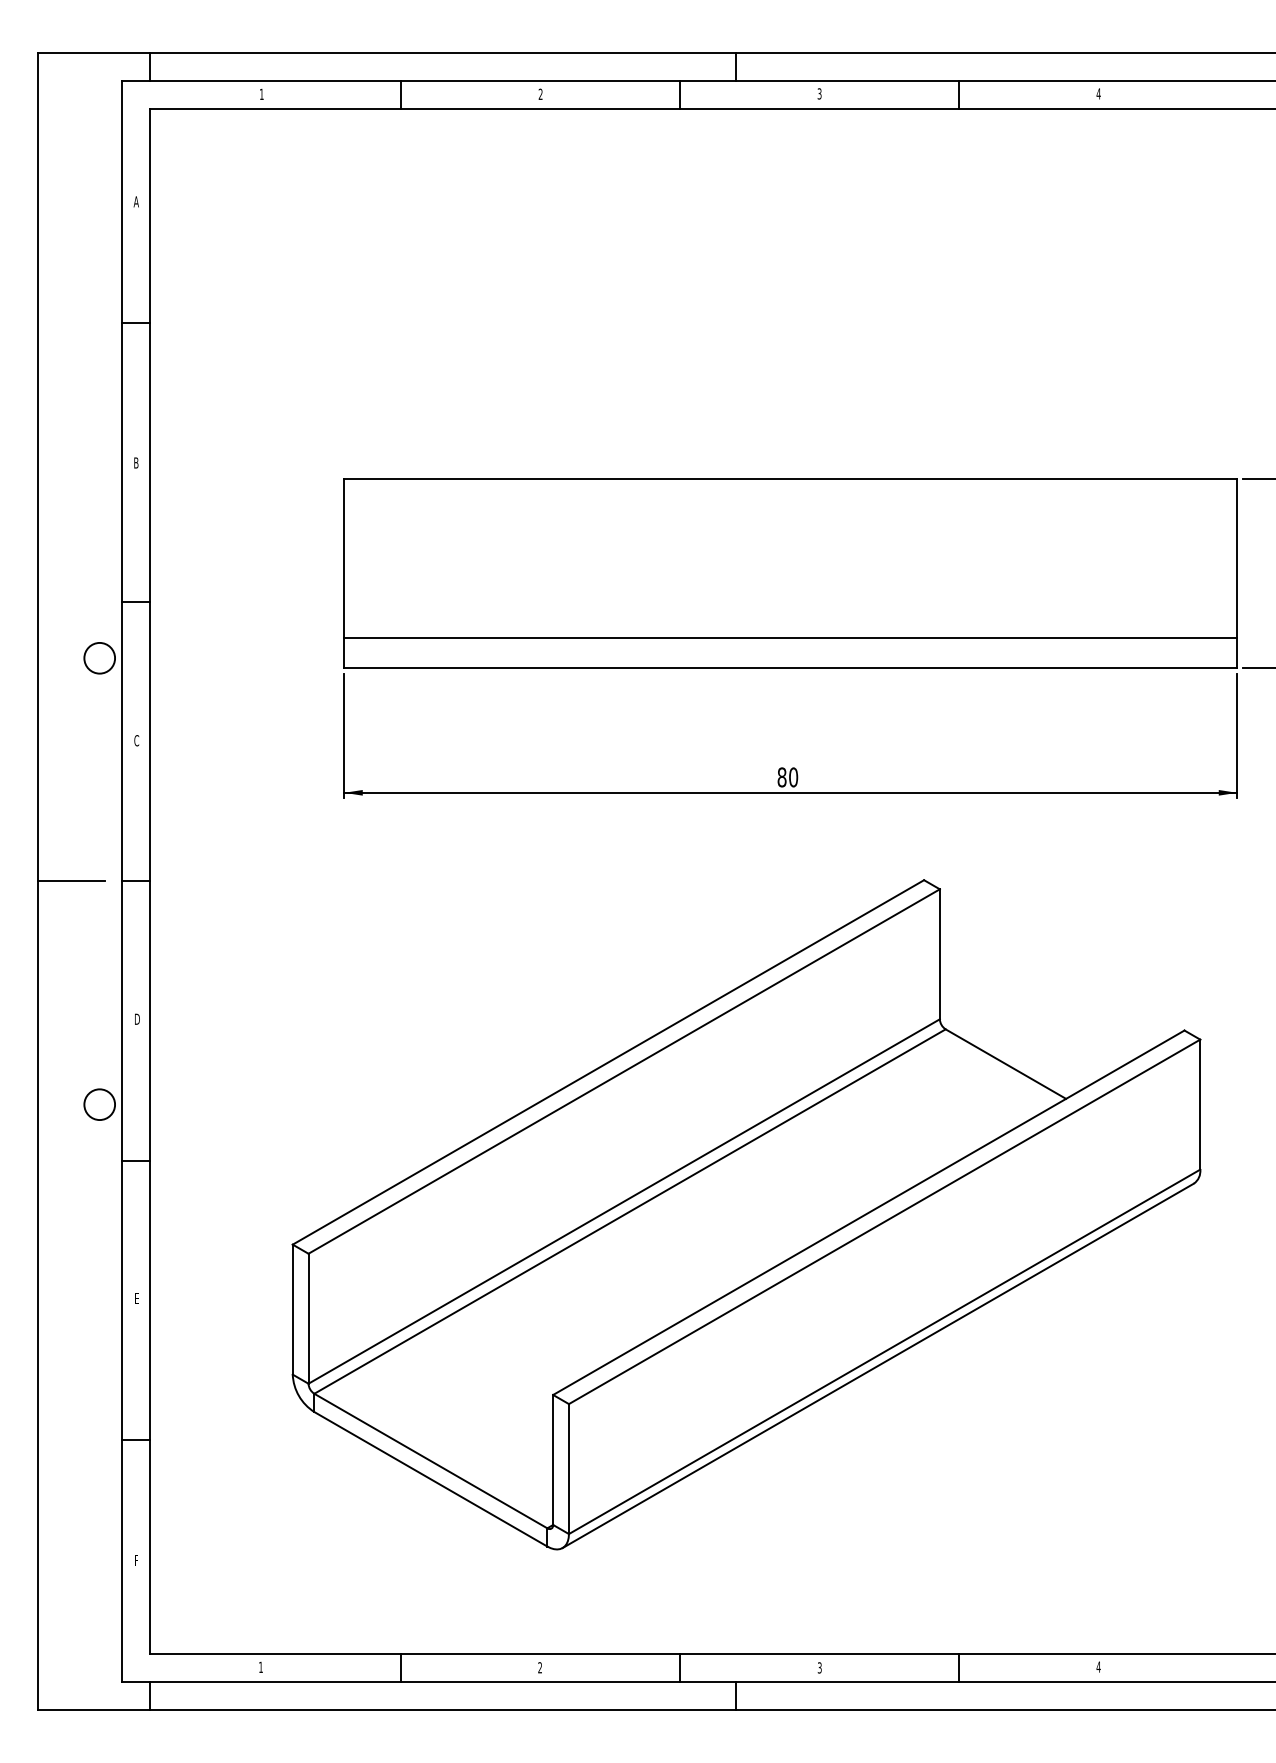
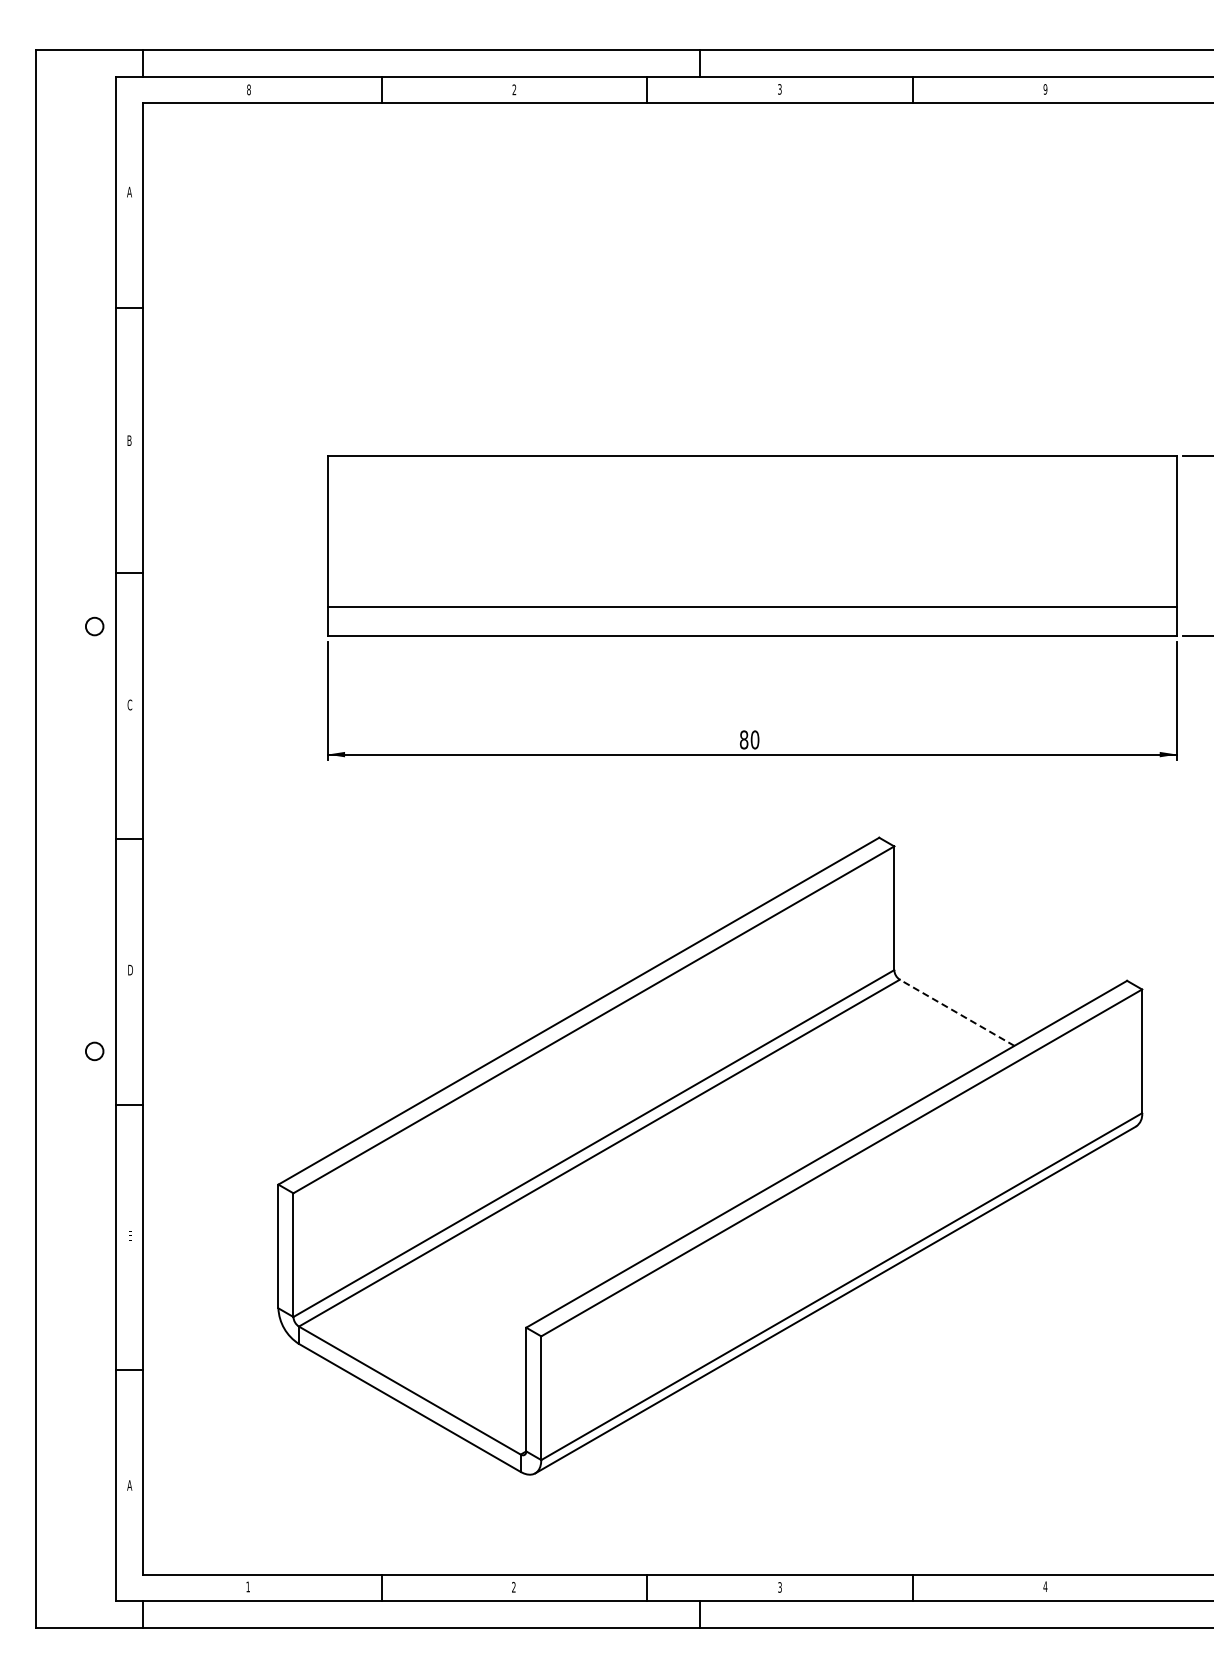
text: (261, 94) -> (248, 89), 1 -> 8
text: (1098, 94) -> (1045, 89), 4 -> 9
circle: (99, 658) -> (94, 626), size x0.6
line: (72, 882) -> (68, 839), removed
line: (1005, 1063) -> (956, 1012), solid -> dashed
circle: (99, 1104) -> (94, 1051), size x0.6
text: (136, 1560) -> (129, 1485), F -> A

